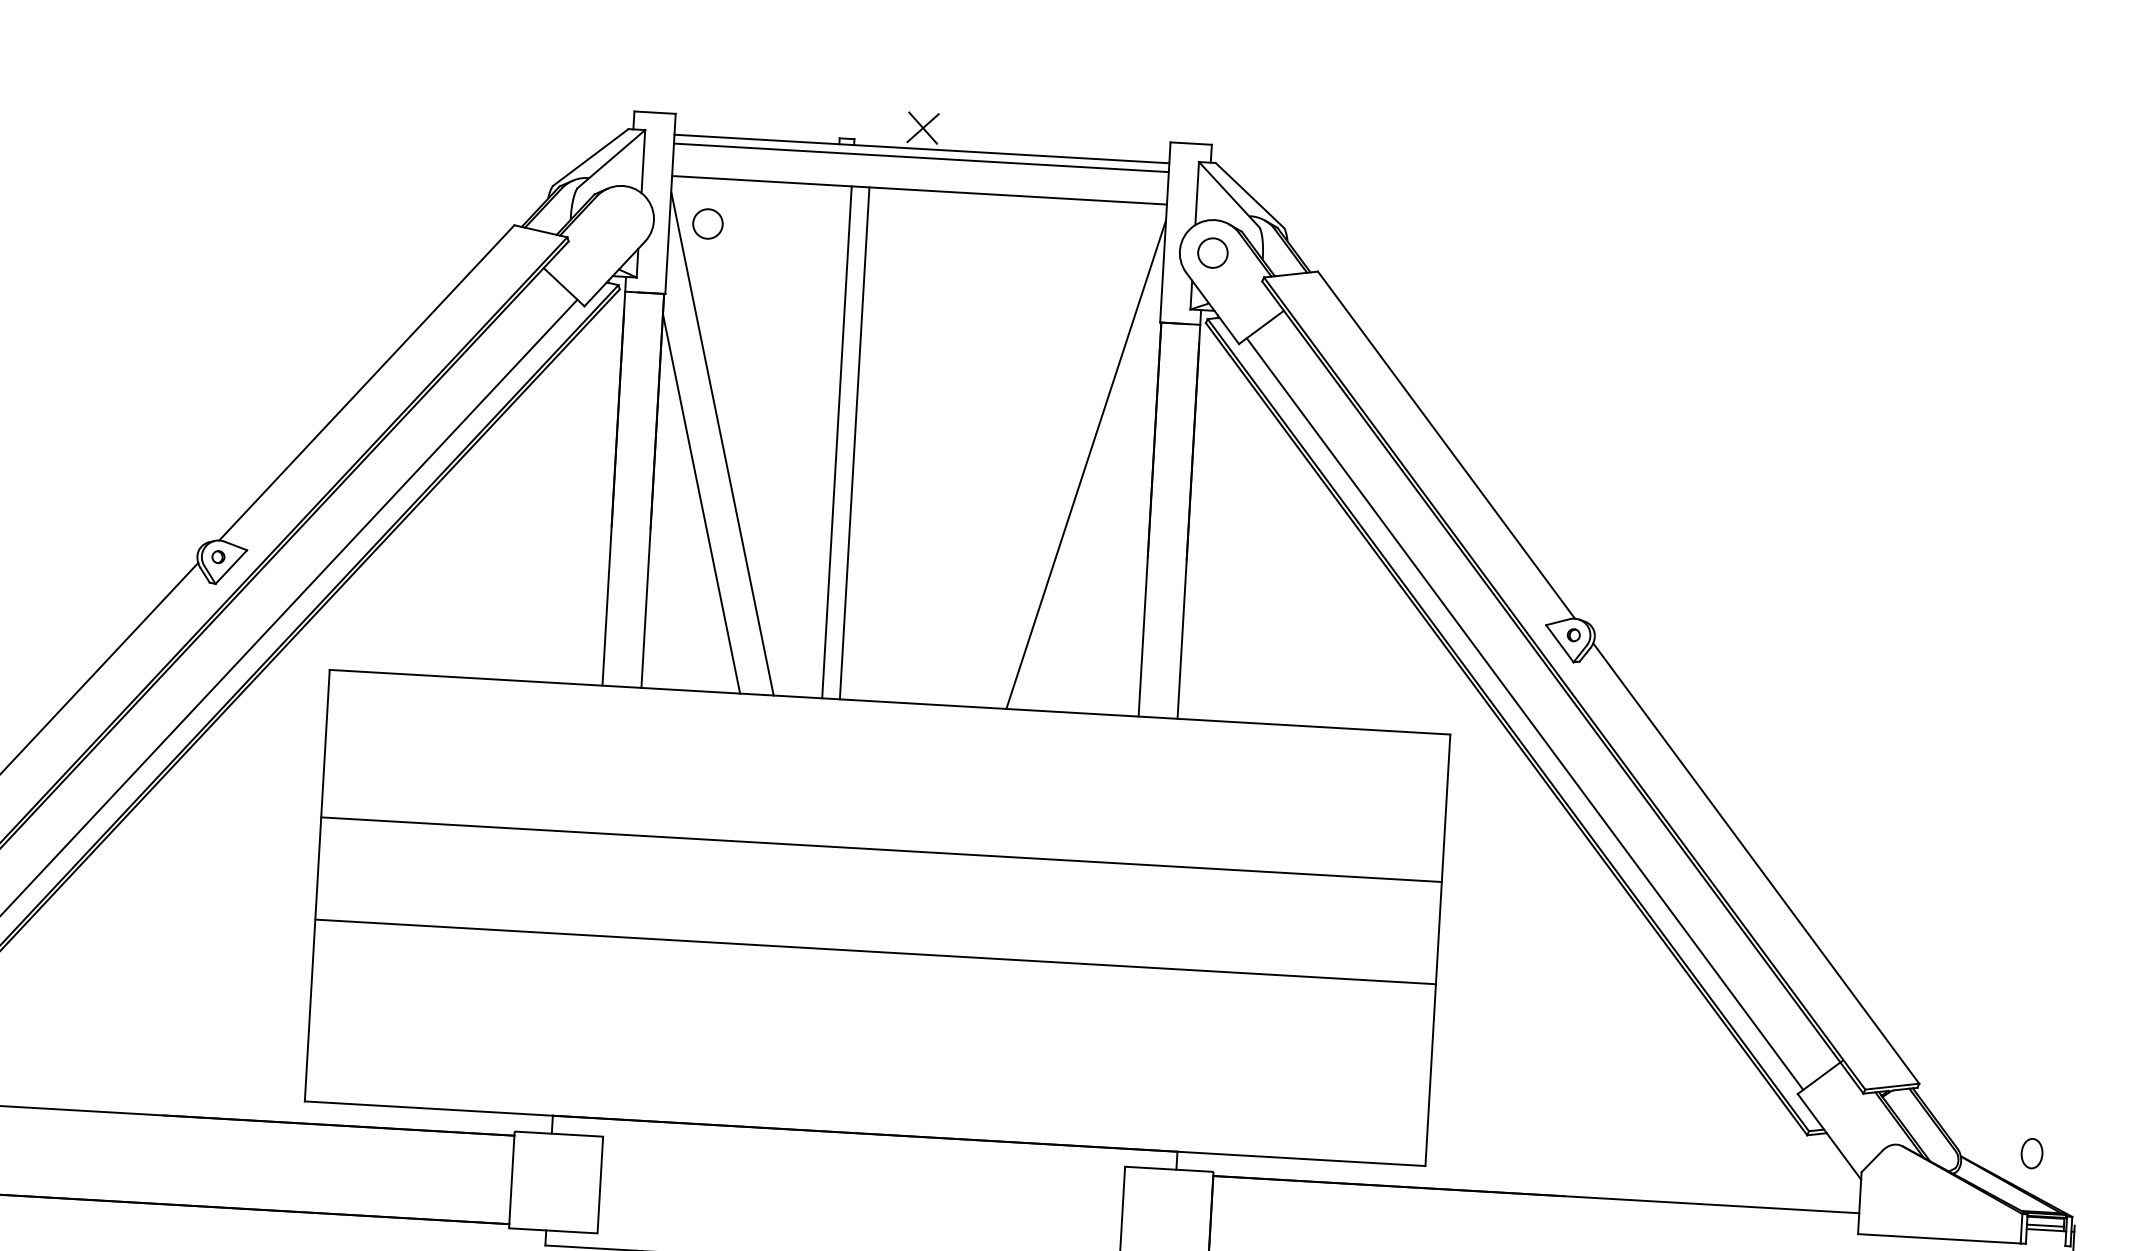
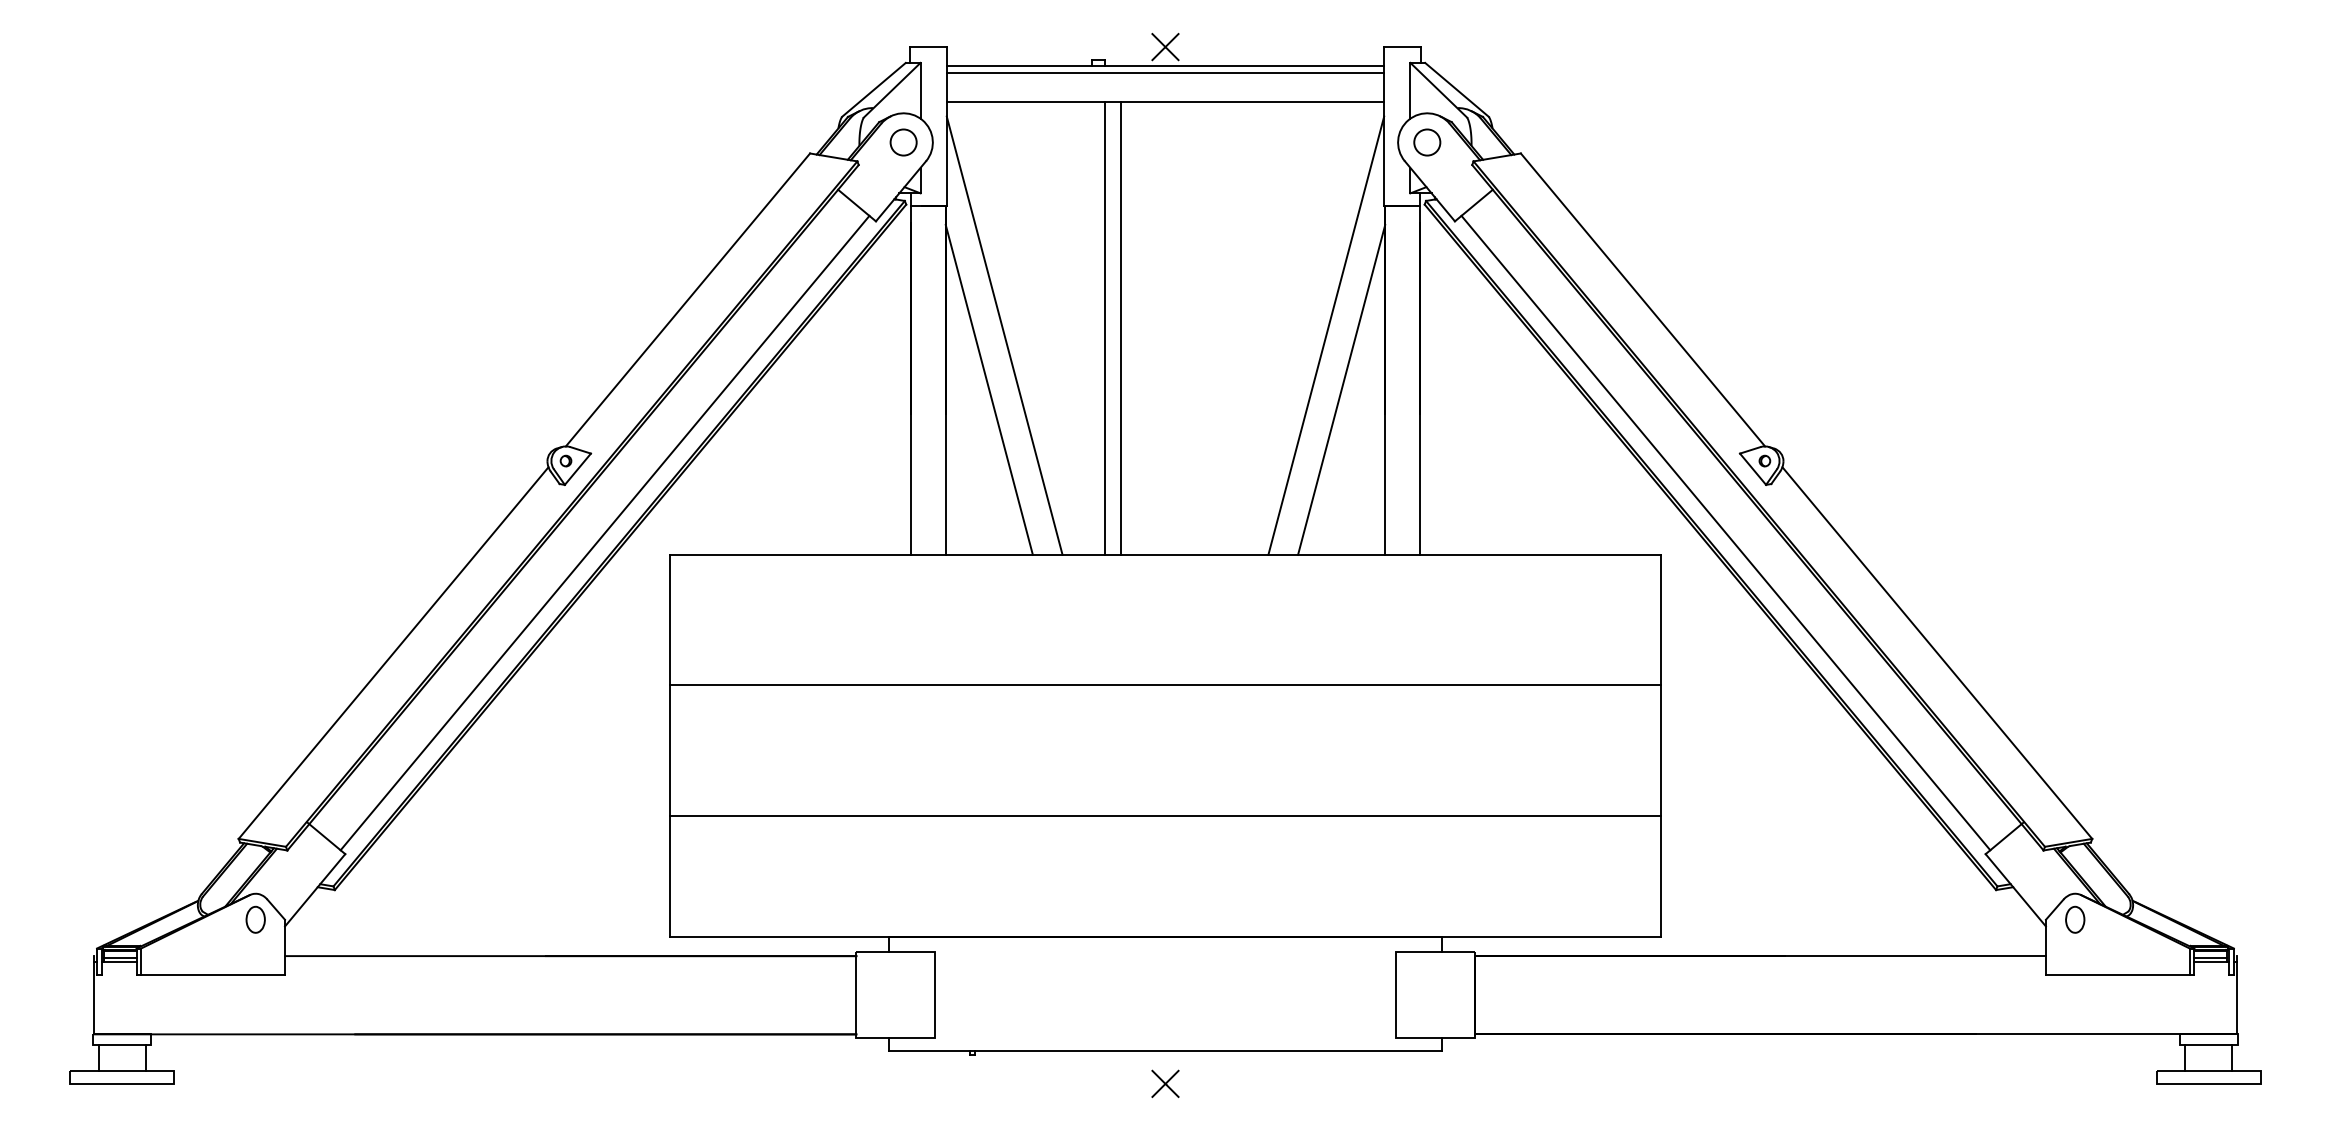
circle: (707, 223) -> (903, 142), moved
line: (1099, 526) -> (1341, 389), added
line: (875, 951) -> (1165, 815), moved
part: (2032, 1153) -> (2075, 919), moved

